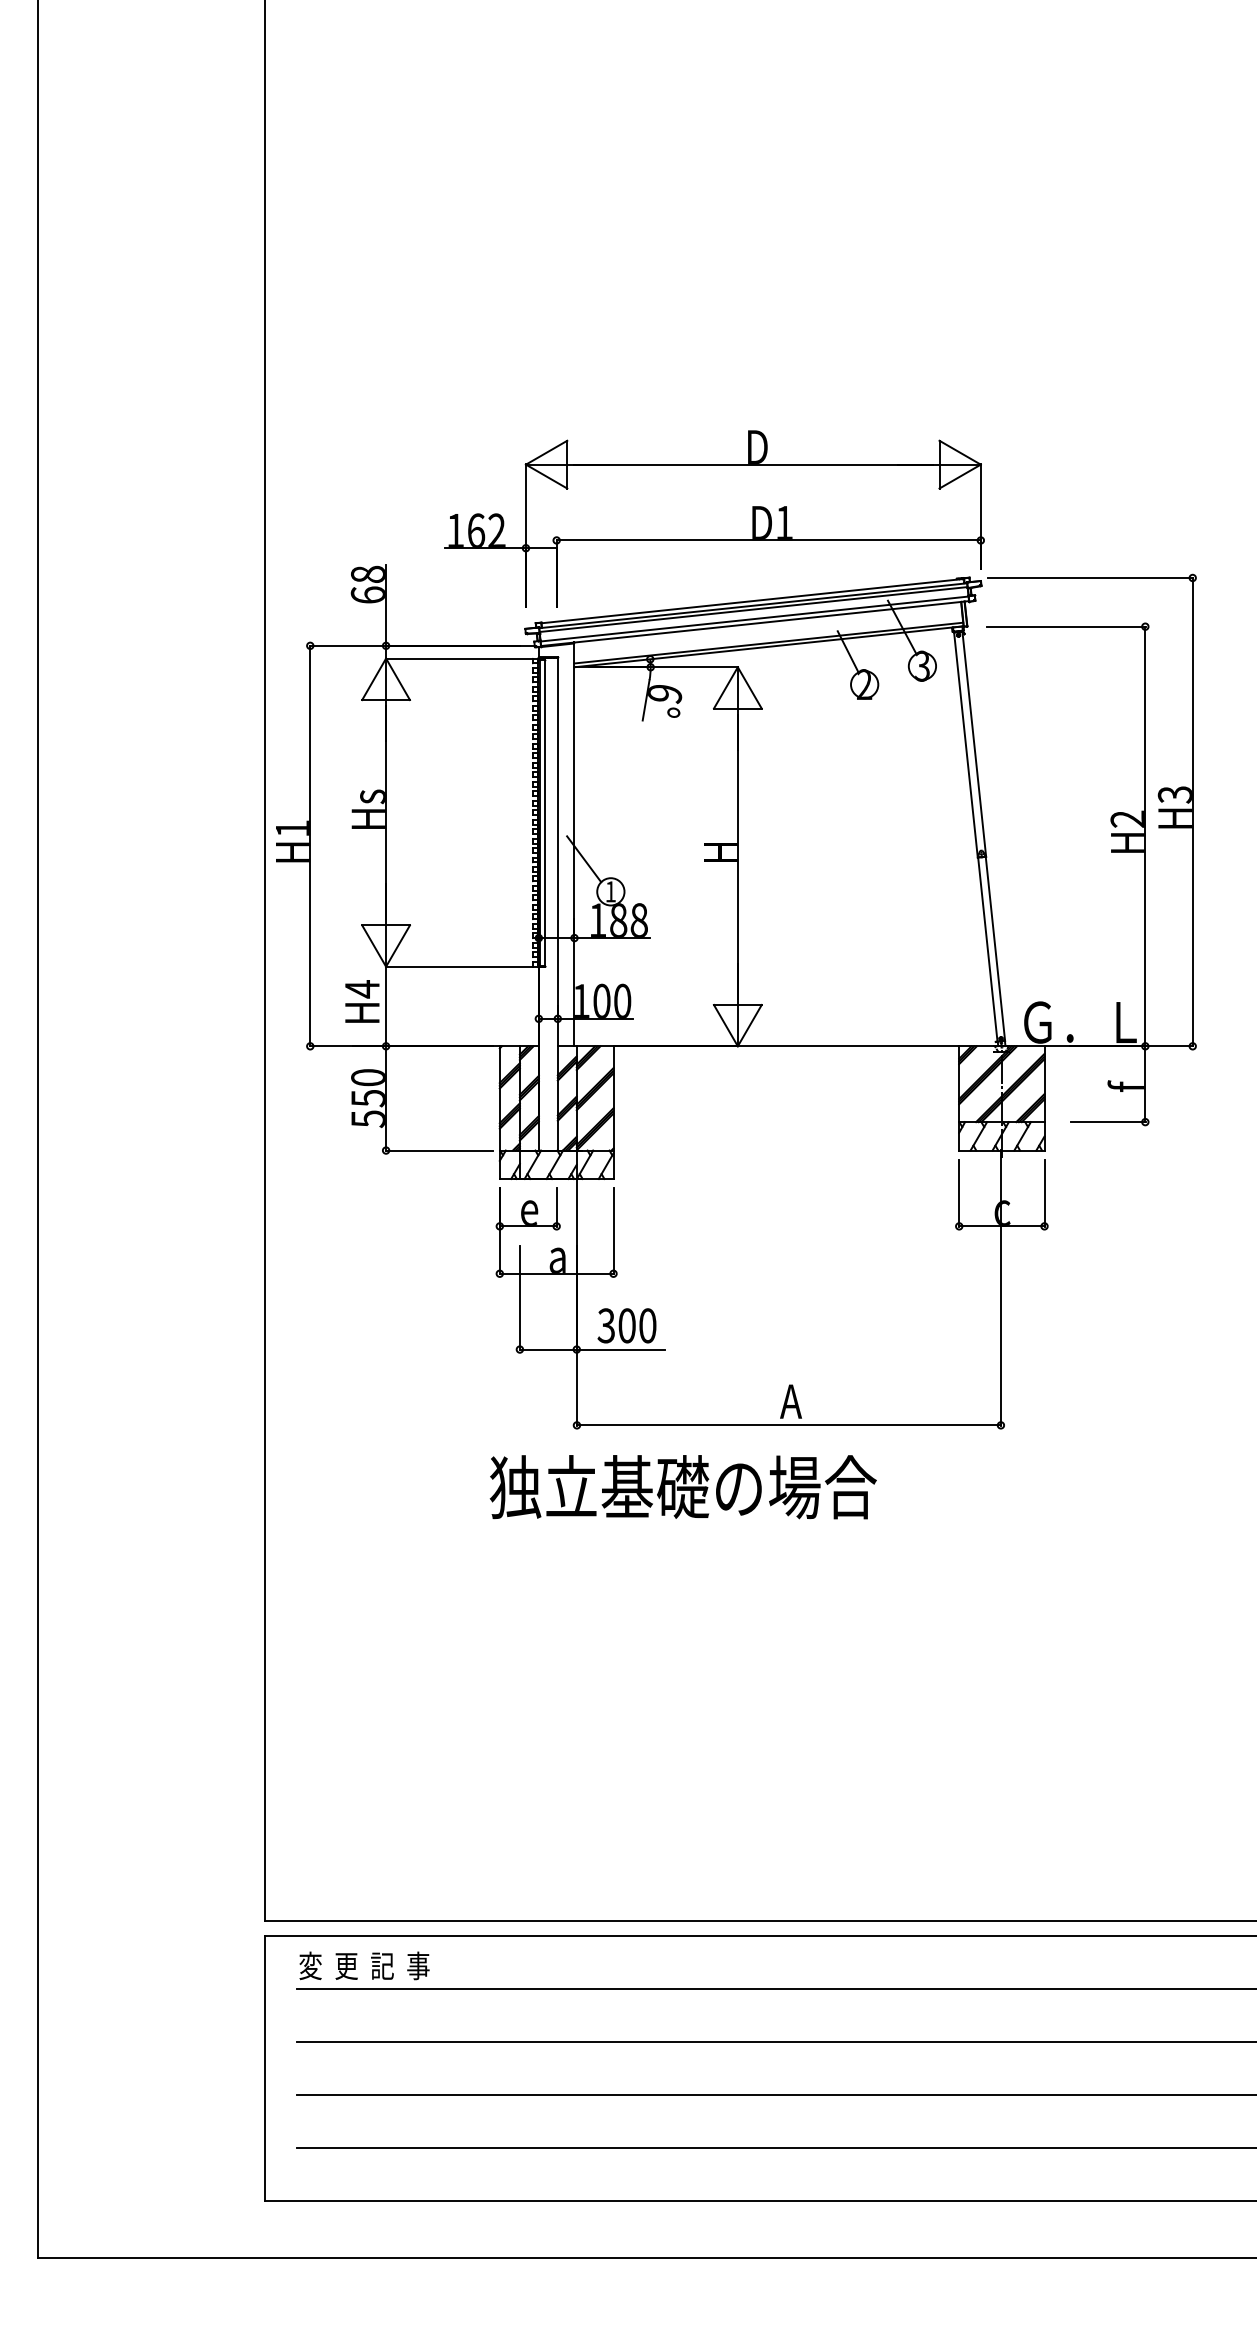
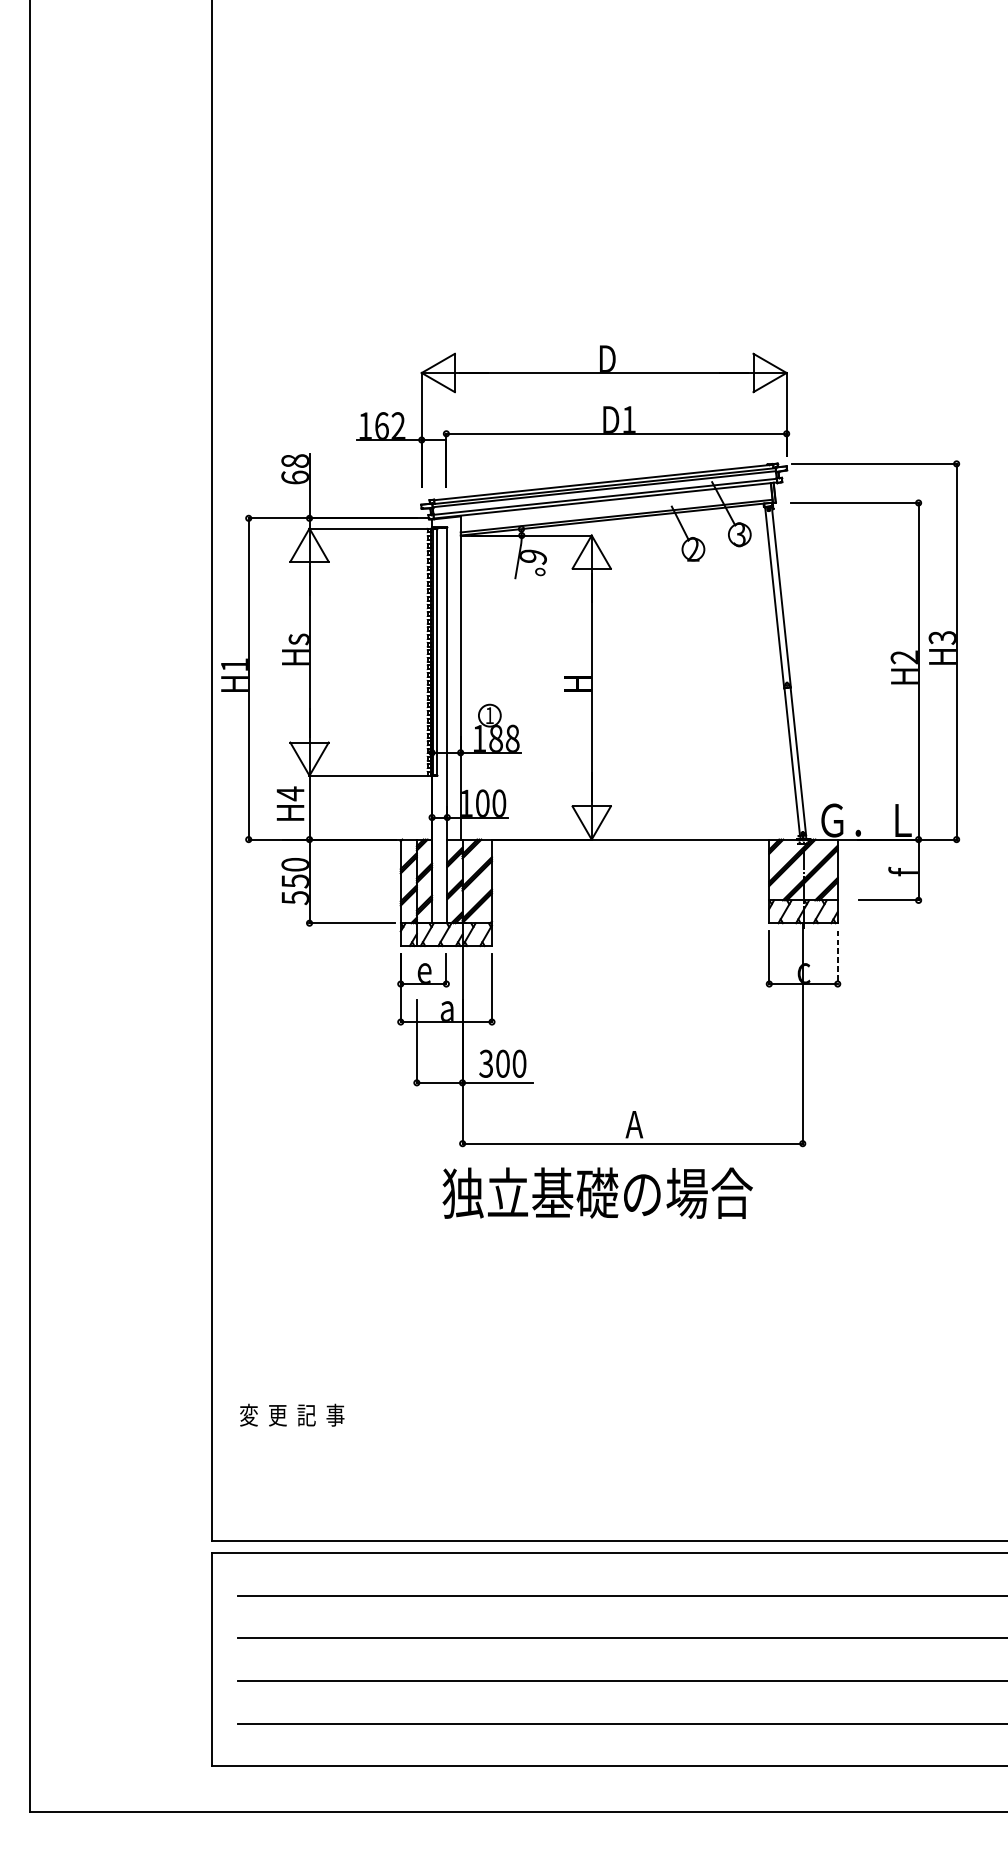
line: (584, 859) -> (468, 689), removed
line: (1044, 1193) -> (837, 957), solid -> dashed
text: (682, 1487) -> (597, 1193), moved
text: (364, 1965) -> (292, 1414), moved

